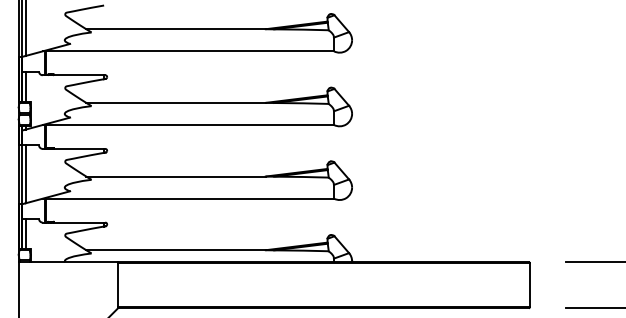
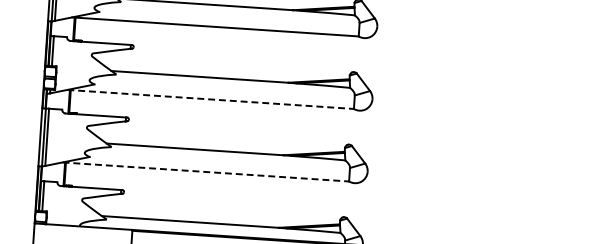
line: (188, 124) -> (210, 98), solid -> dashed
line: (188, 198) -> (205, 171), solid -> dashed

